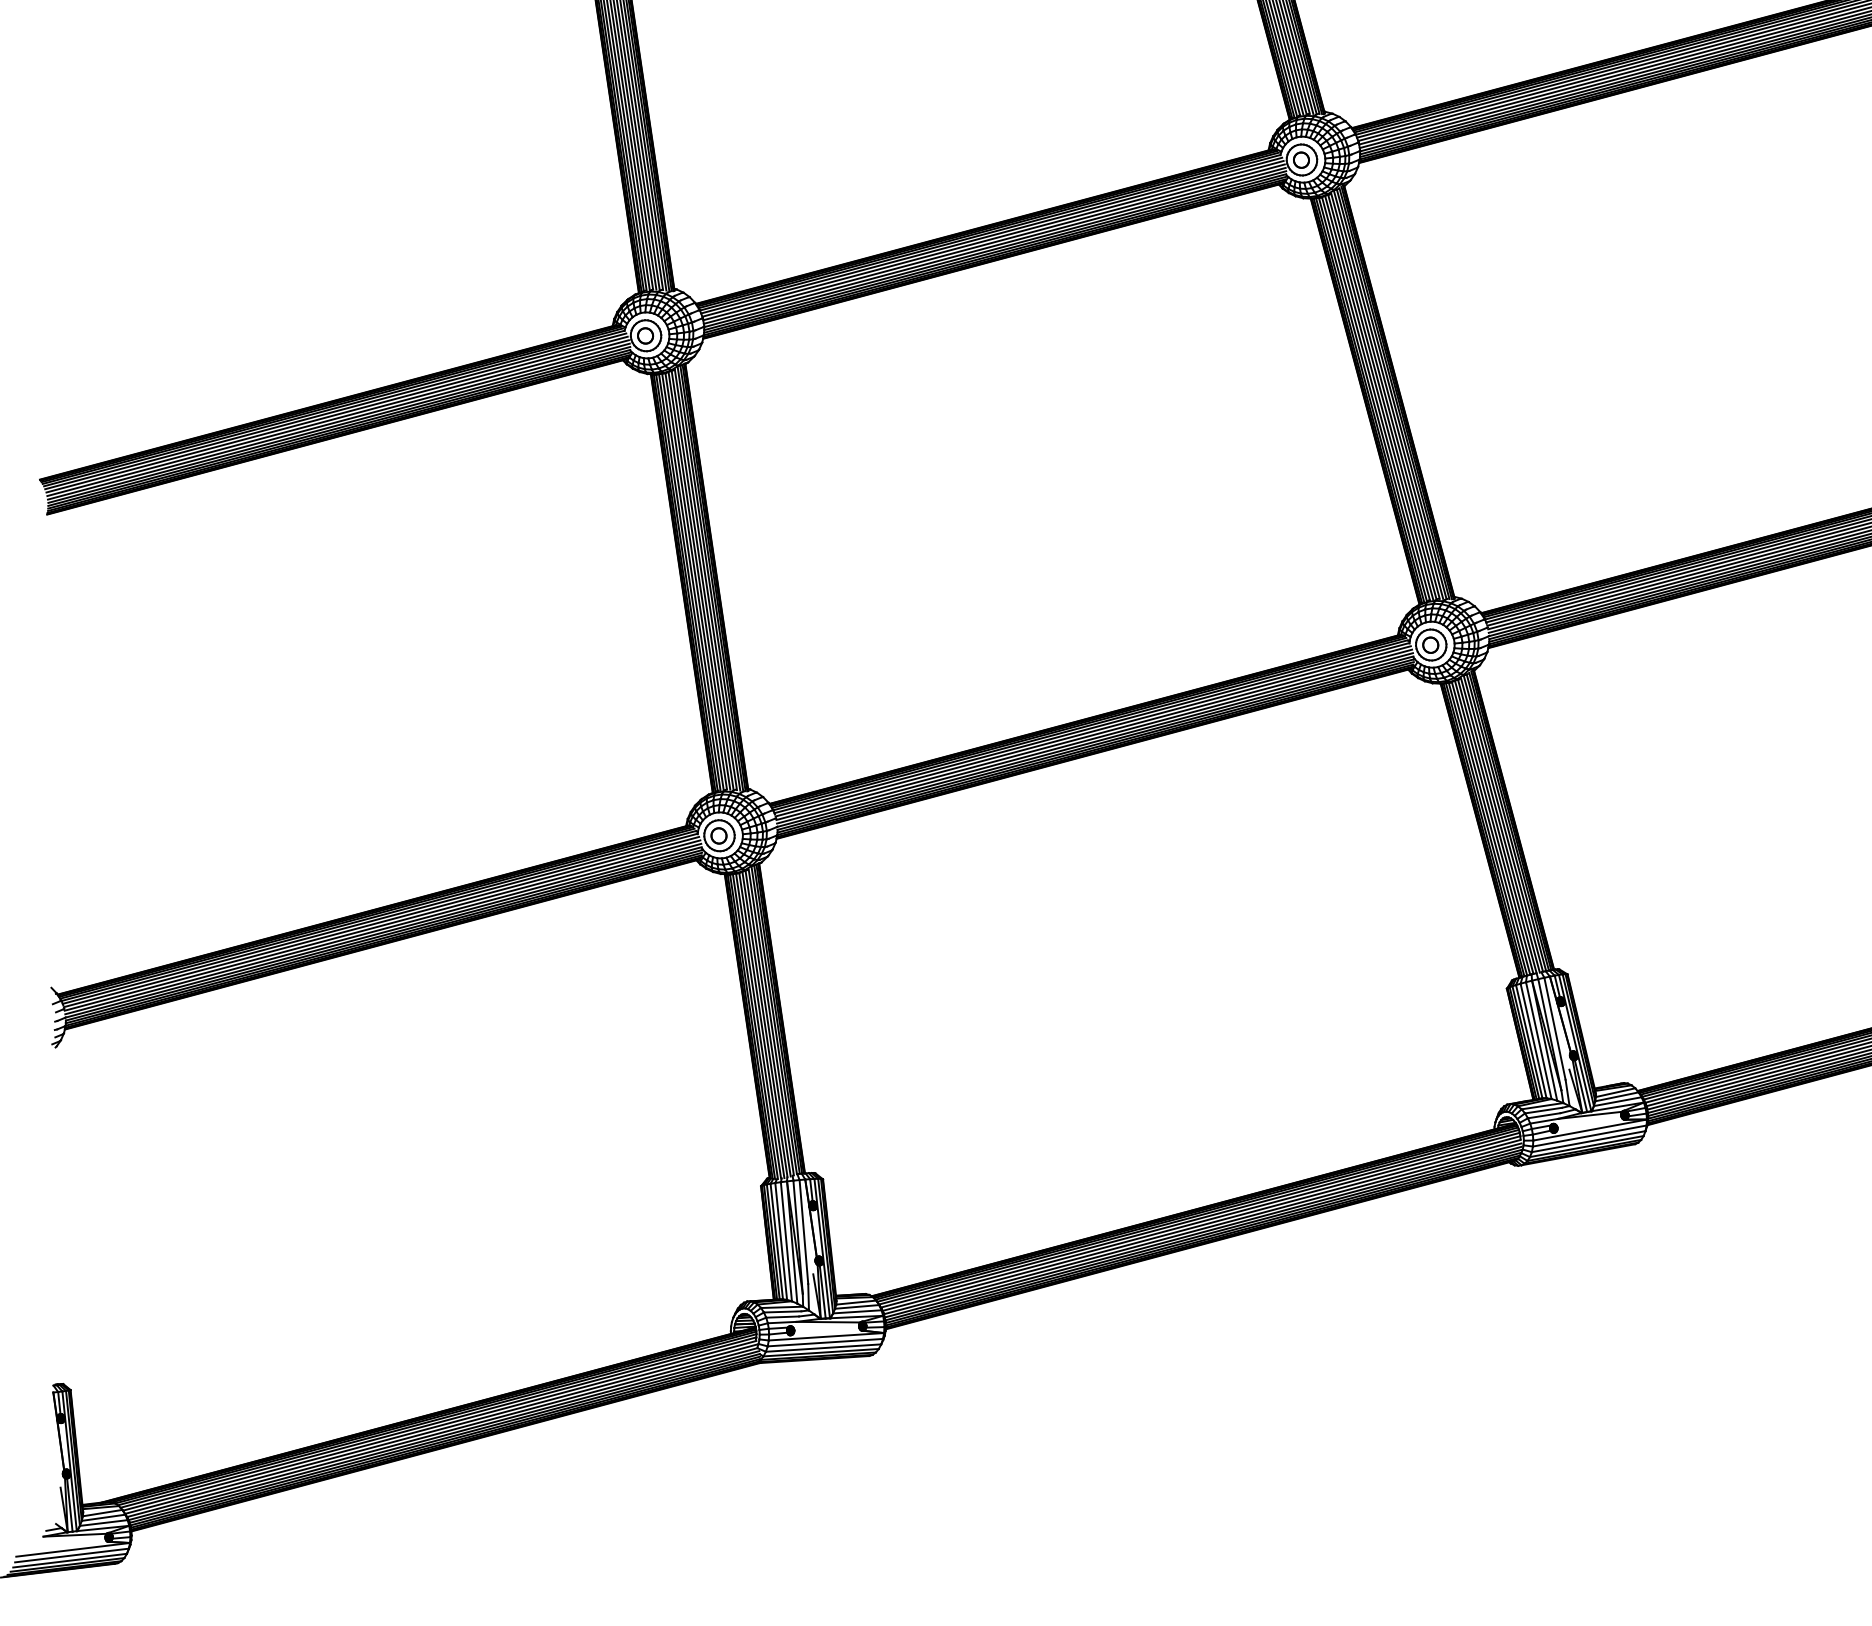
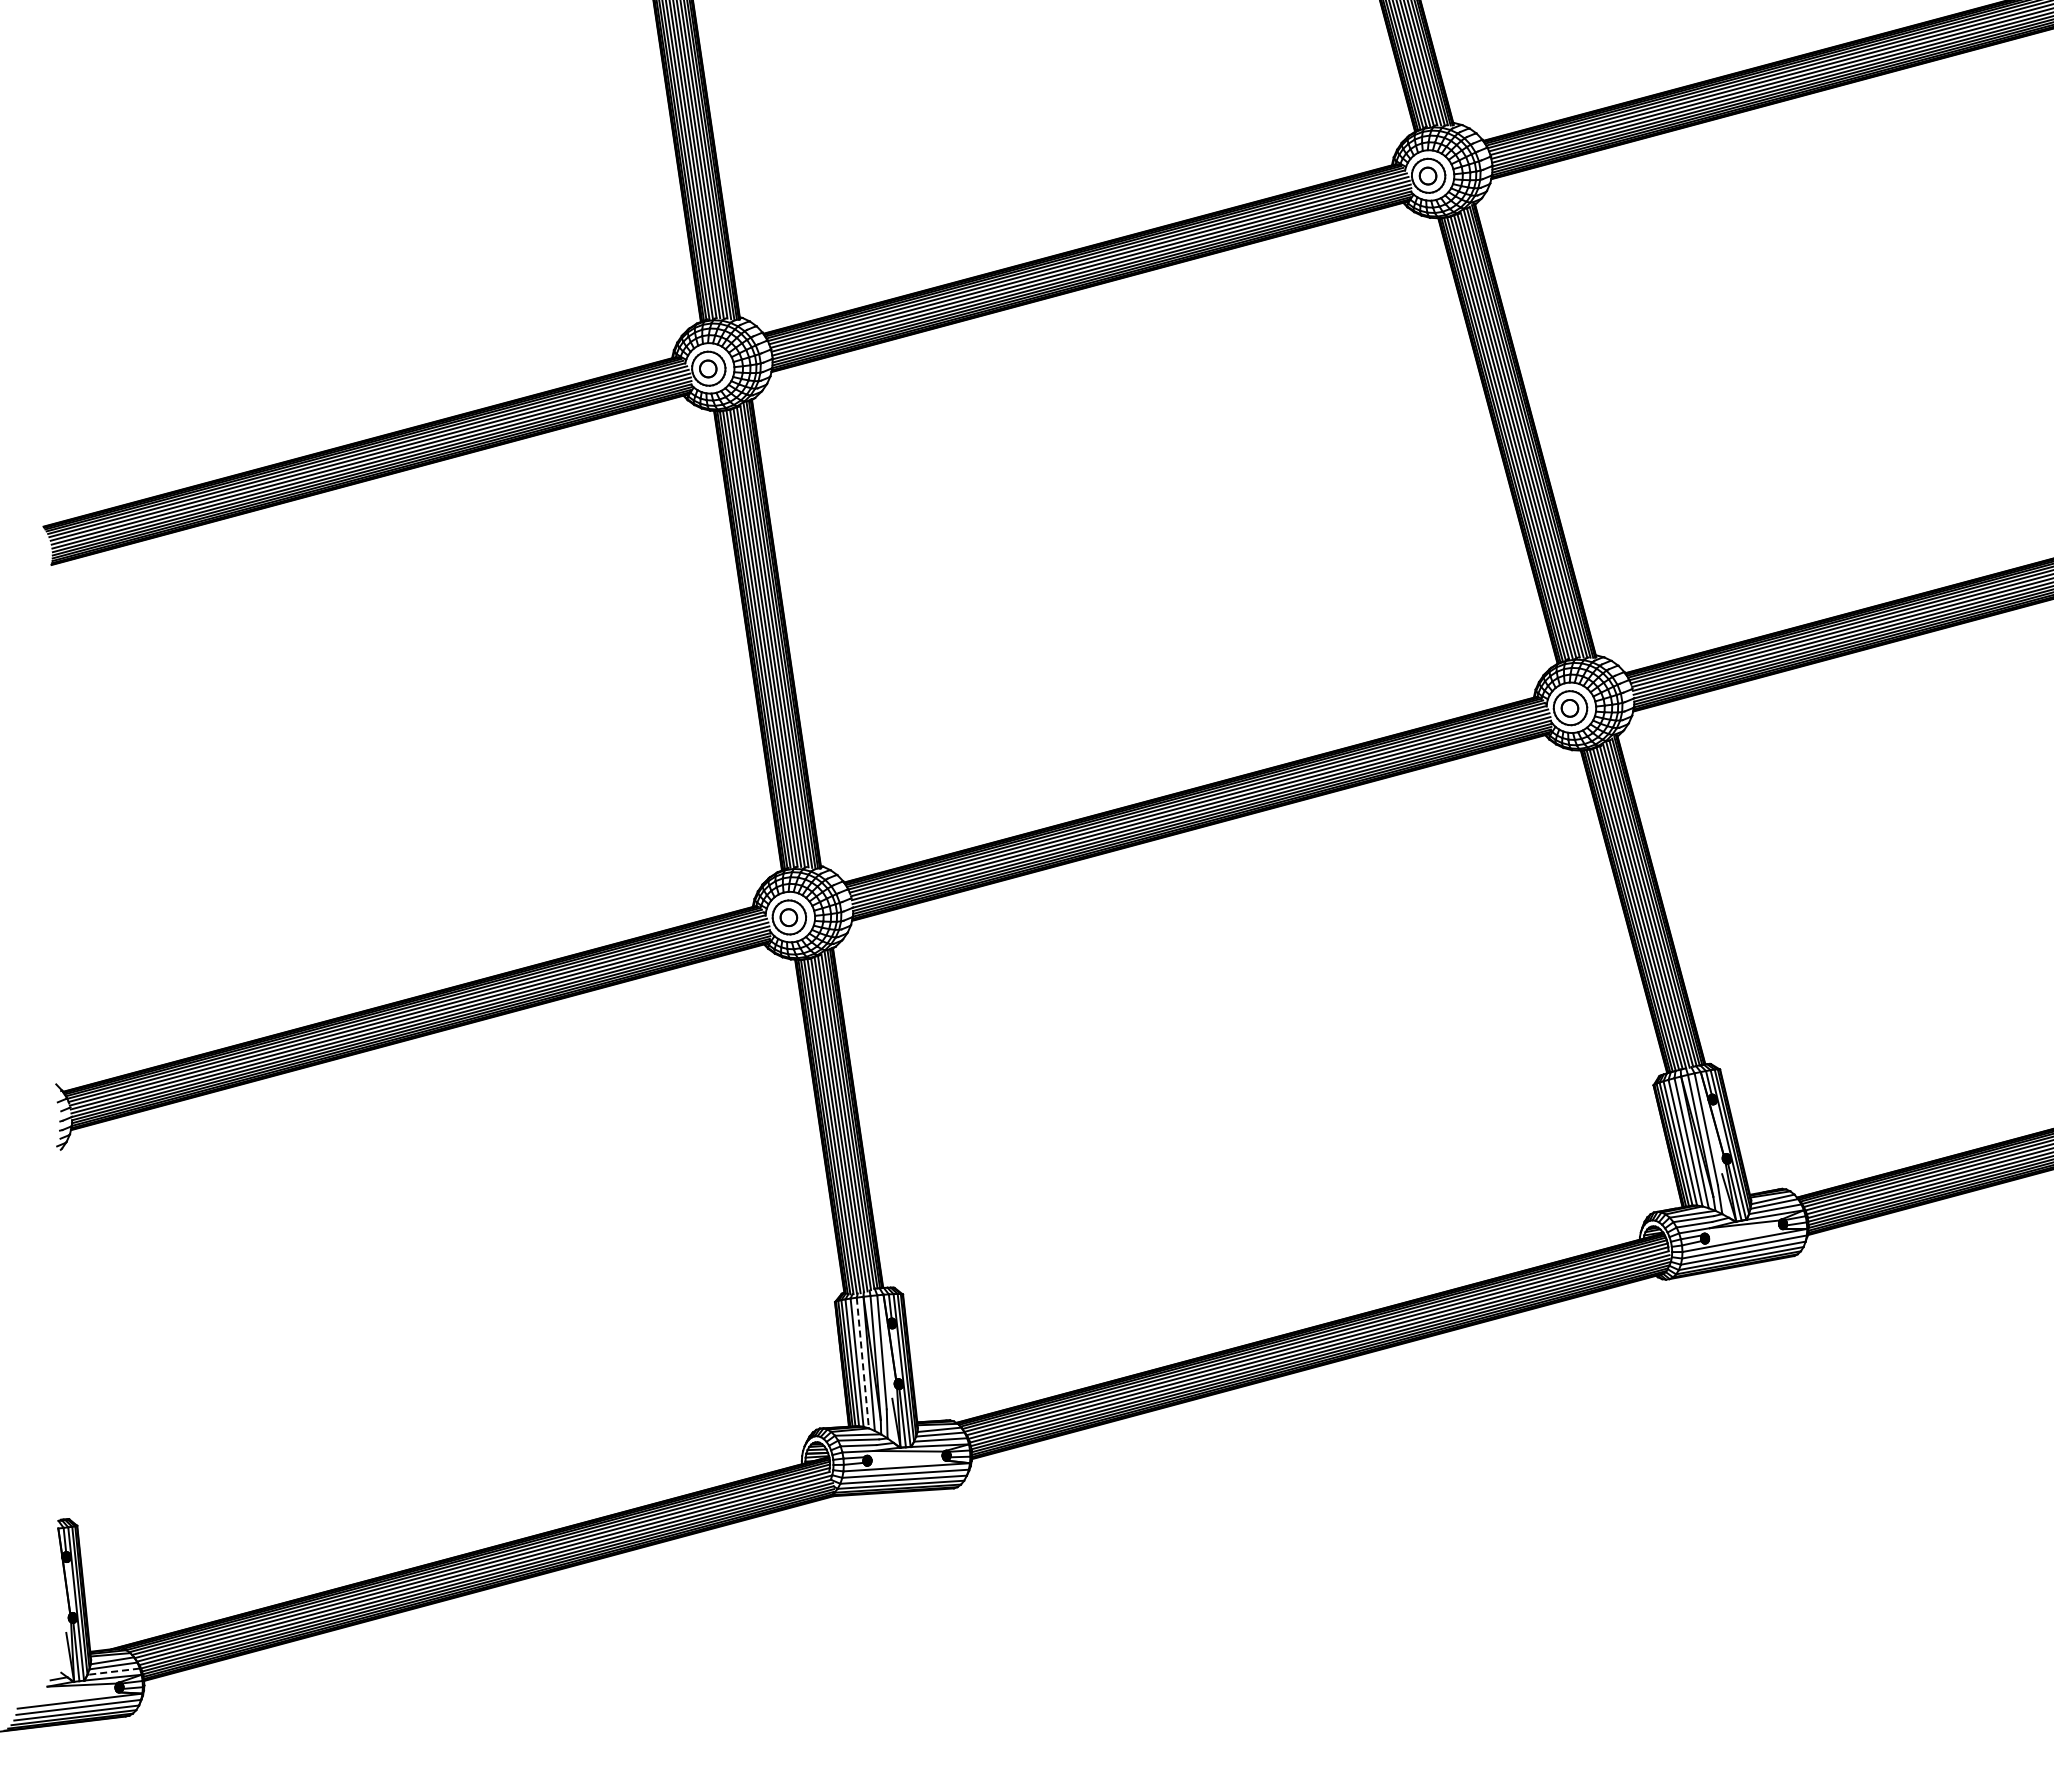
line: (786, 1242) -> (862, 1363), solid -> dashed
line: (103, 1522) -> (113, 1671), solid -> dashed

